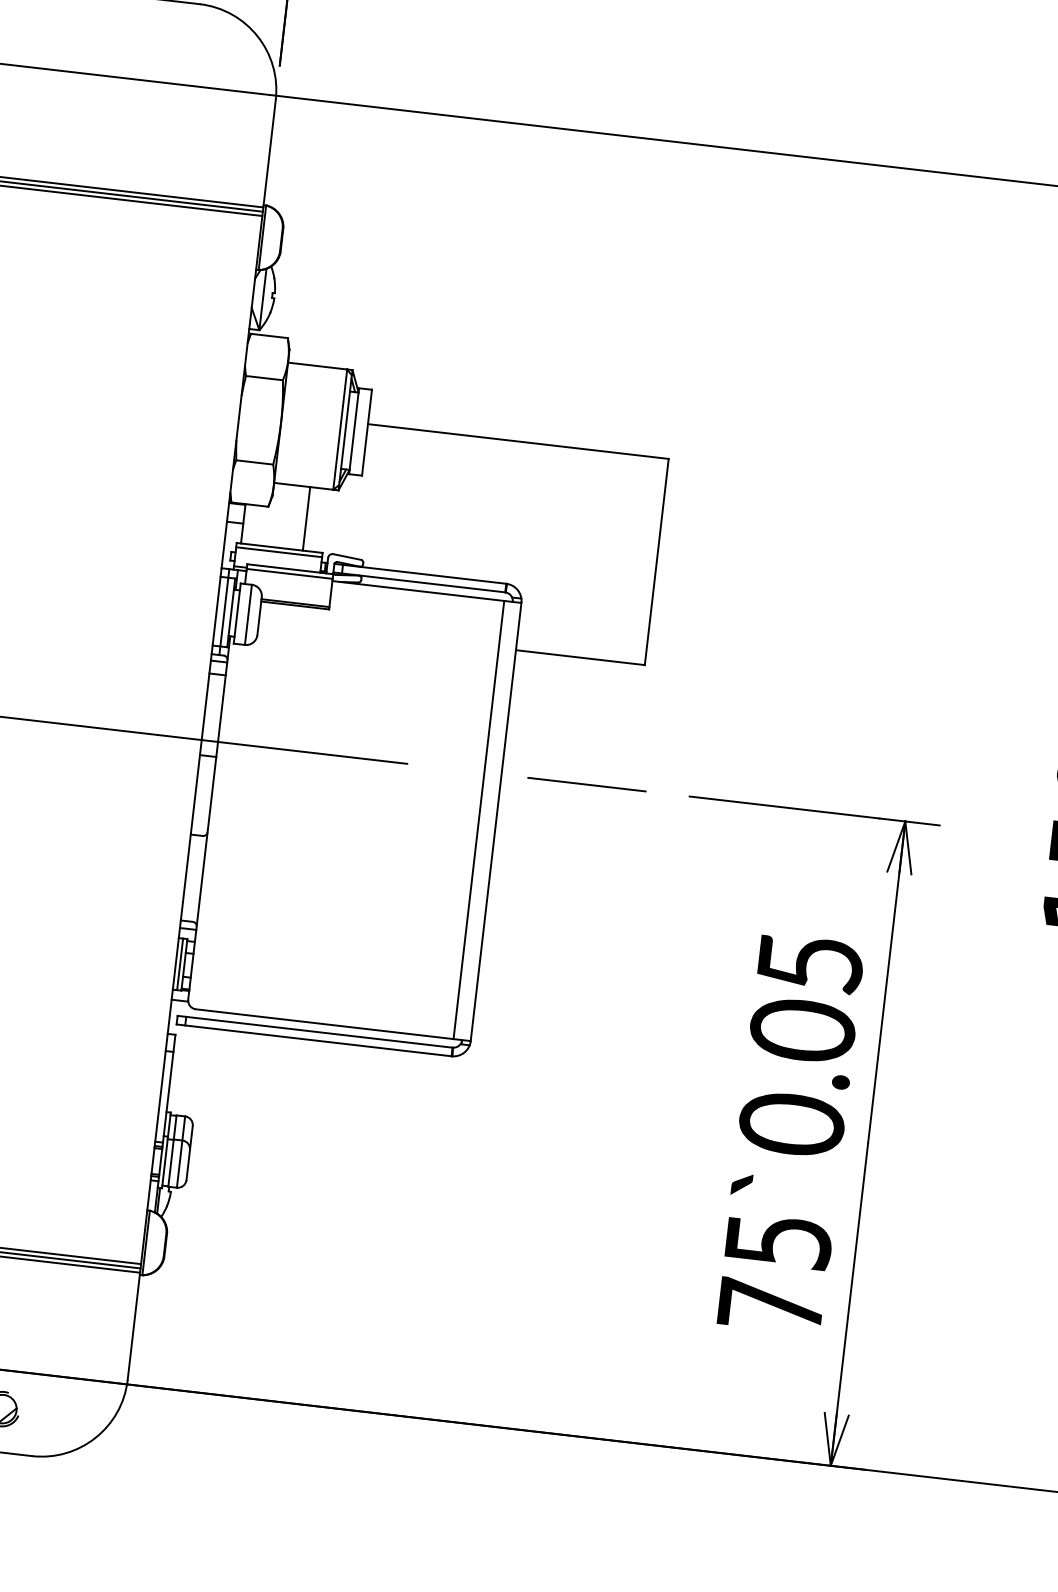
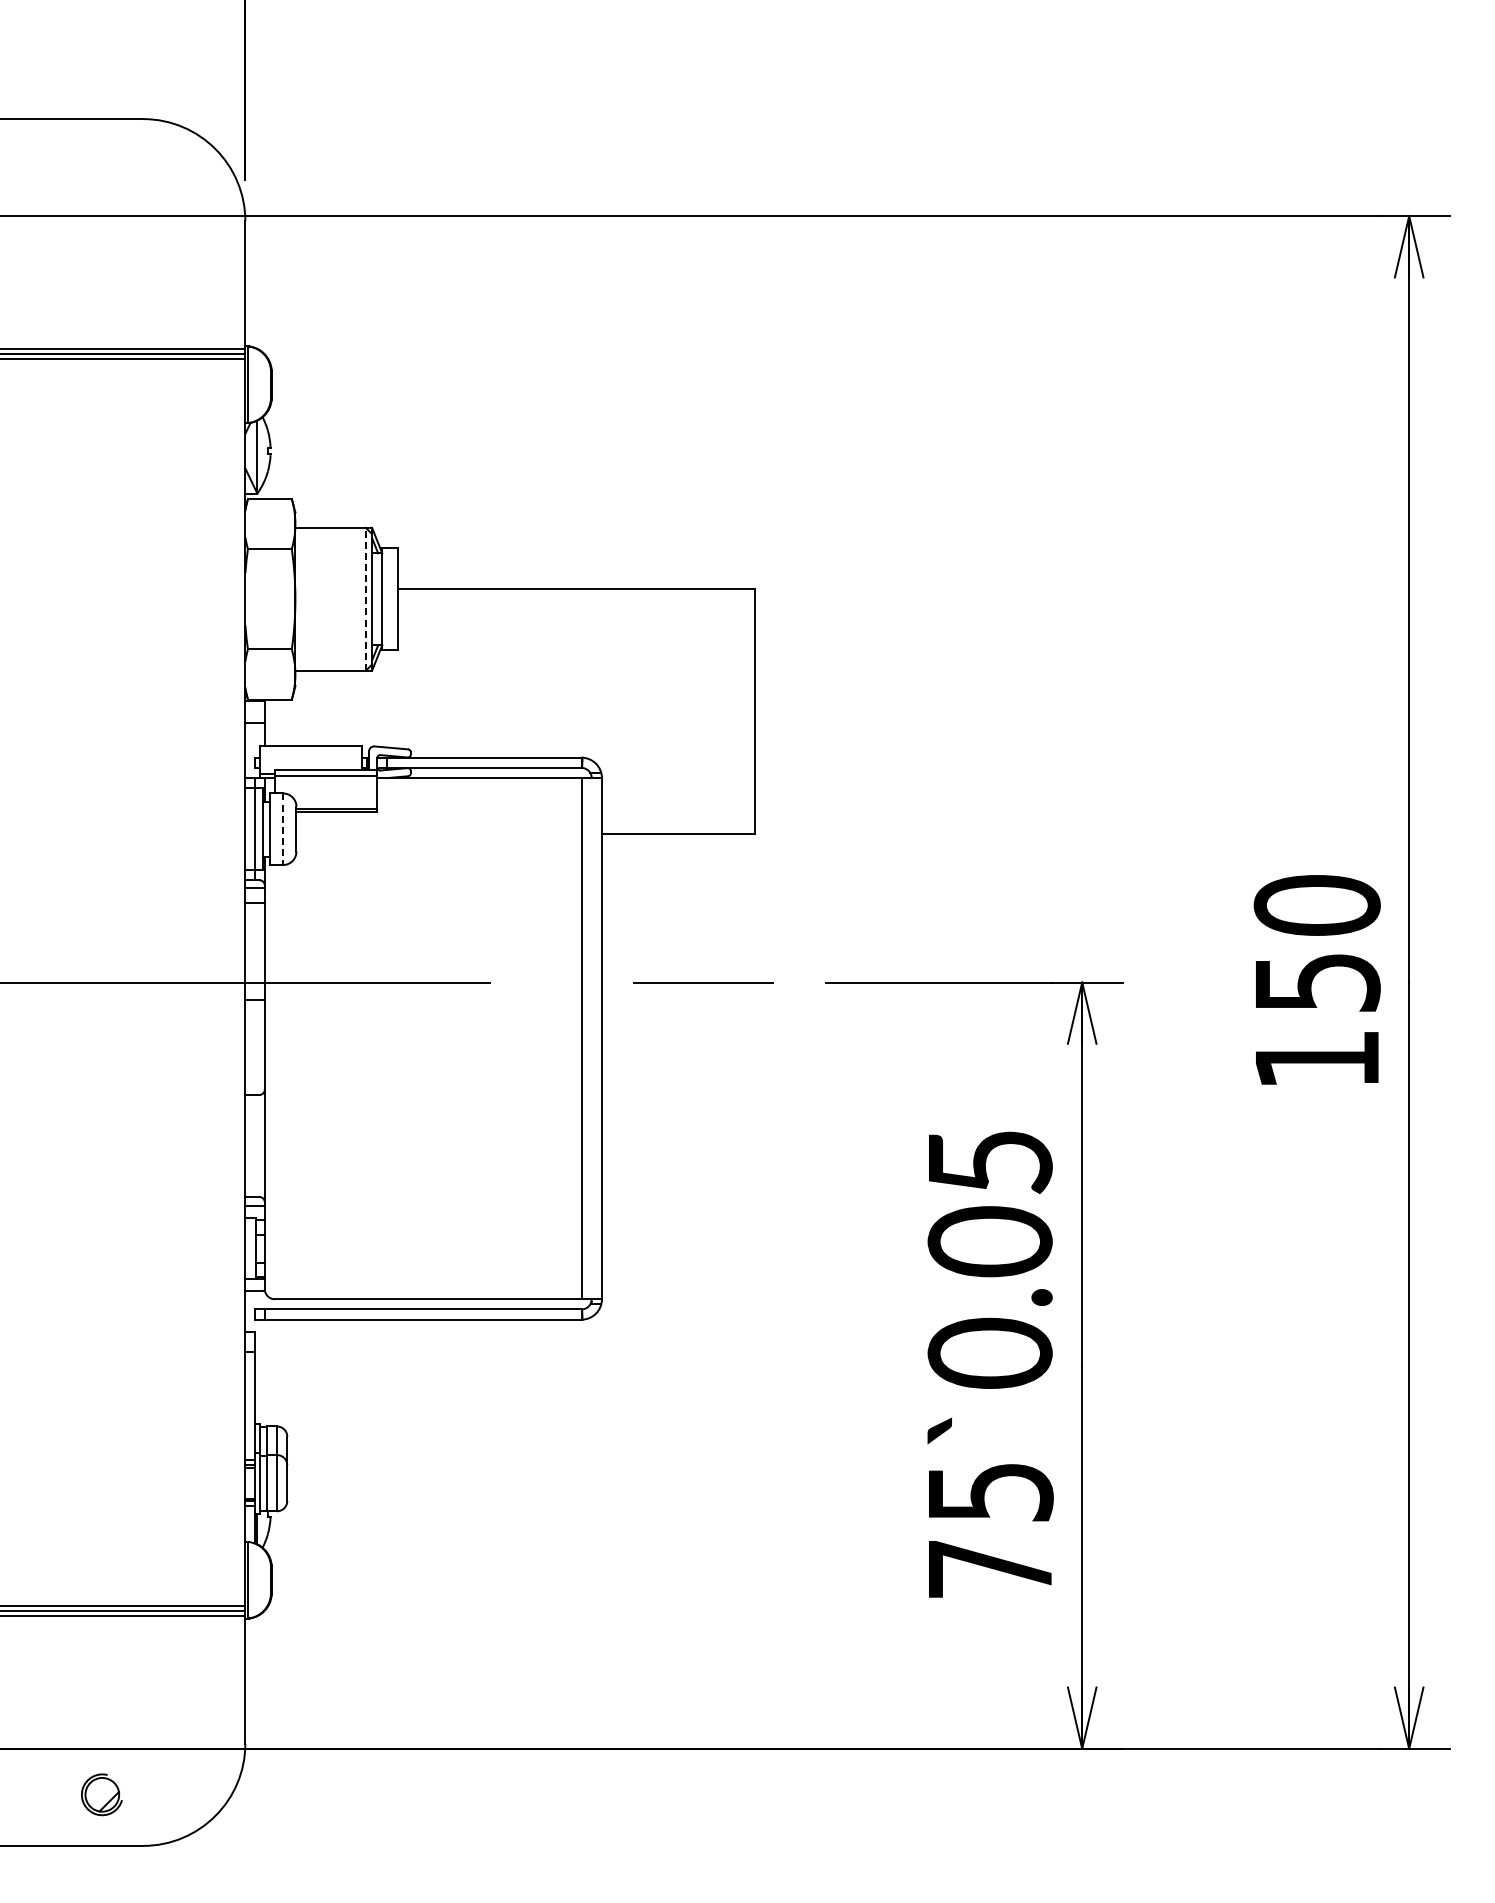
line: (339, 429) -> (365, 599), solid -> dashed
line: (306, 518) -> (338, 708), removed
line: (278, 552) -> (310, 751), removed
line: (248, 615) -> (283, 829), solid -> dashed
line: (180, 964) -> (250, 1248), removed

